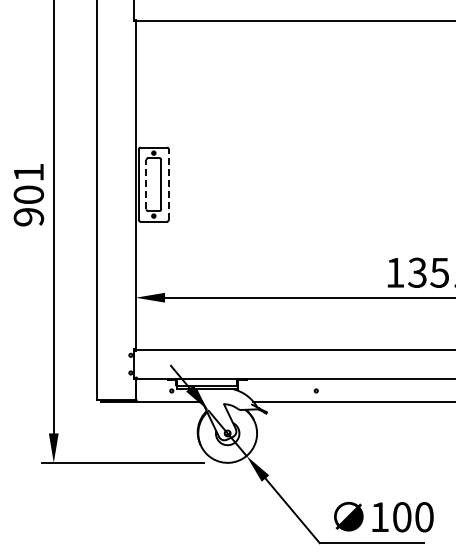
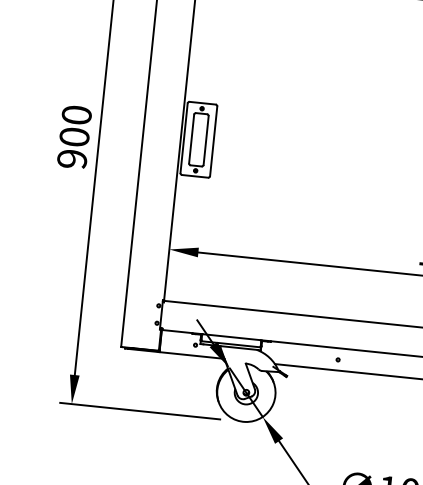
text: (28, 172) -> (76, 115), 901 -> 900
line: (146, 184) -> (191, 138), dashed -> solid
line: (168, 184) -> (213, 141), dashed -> solid

